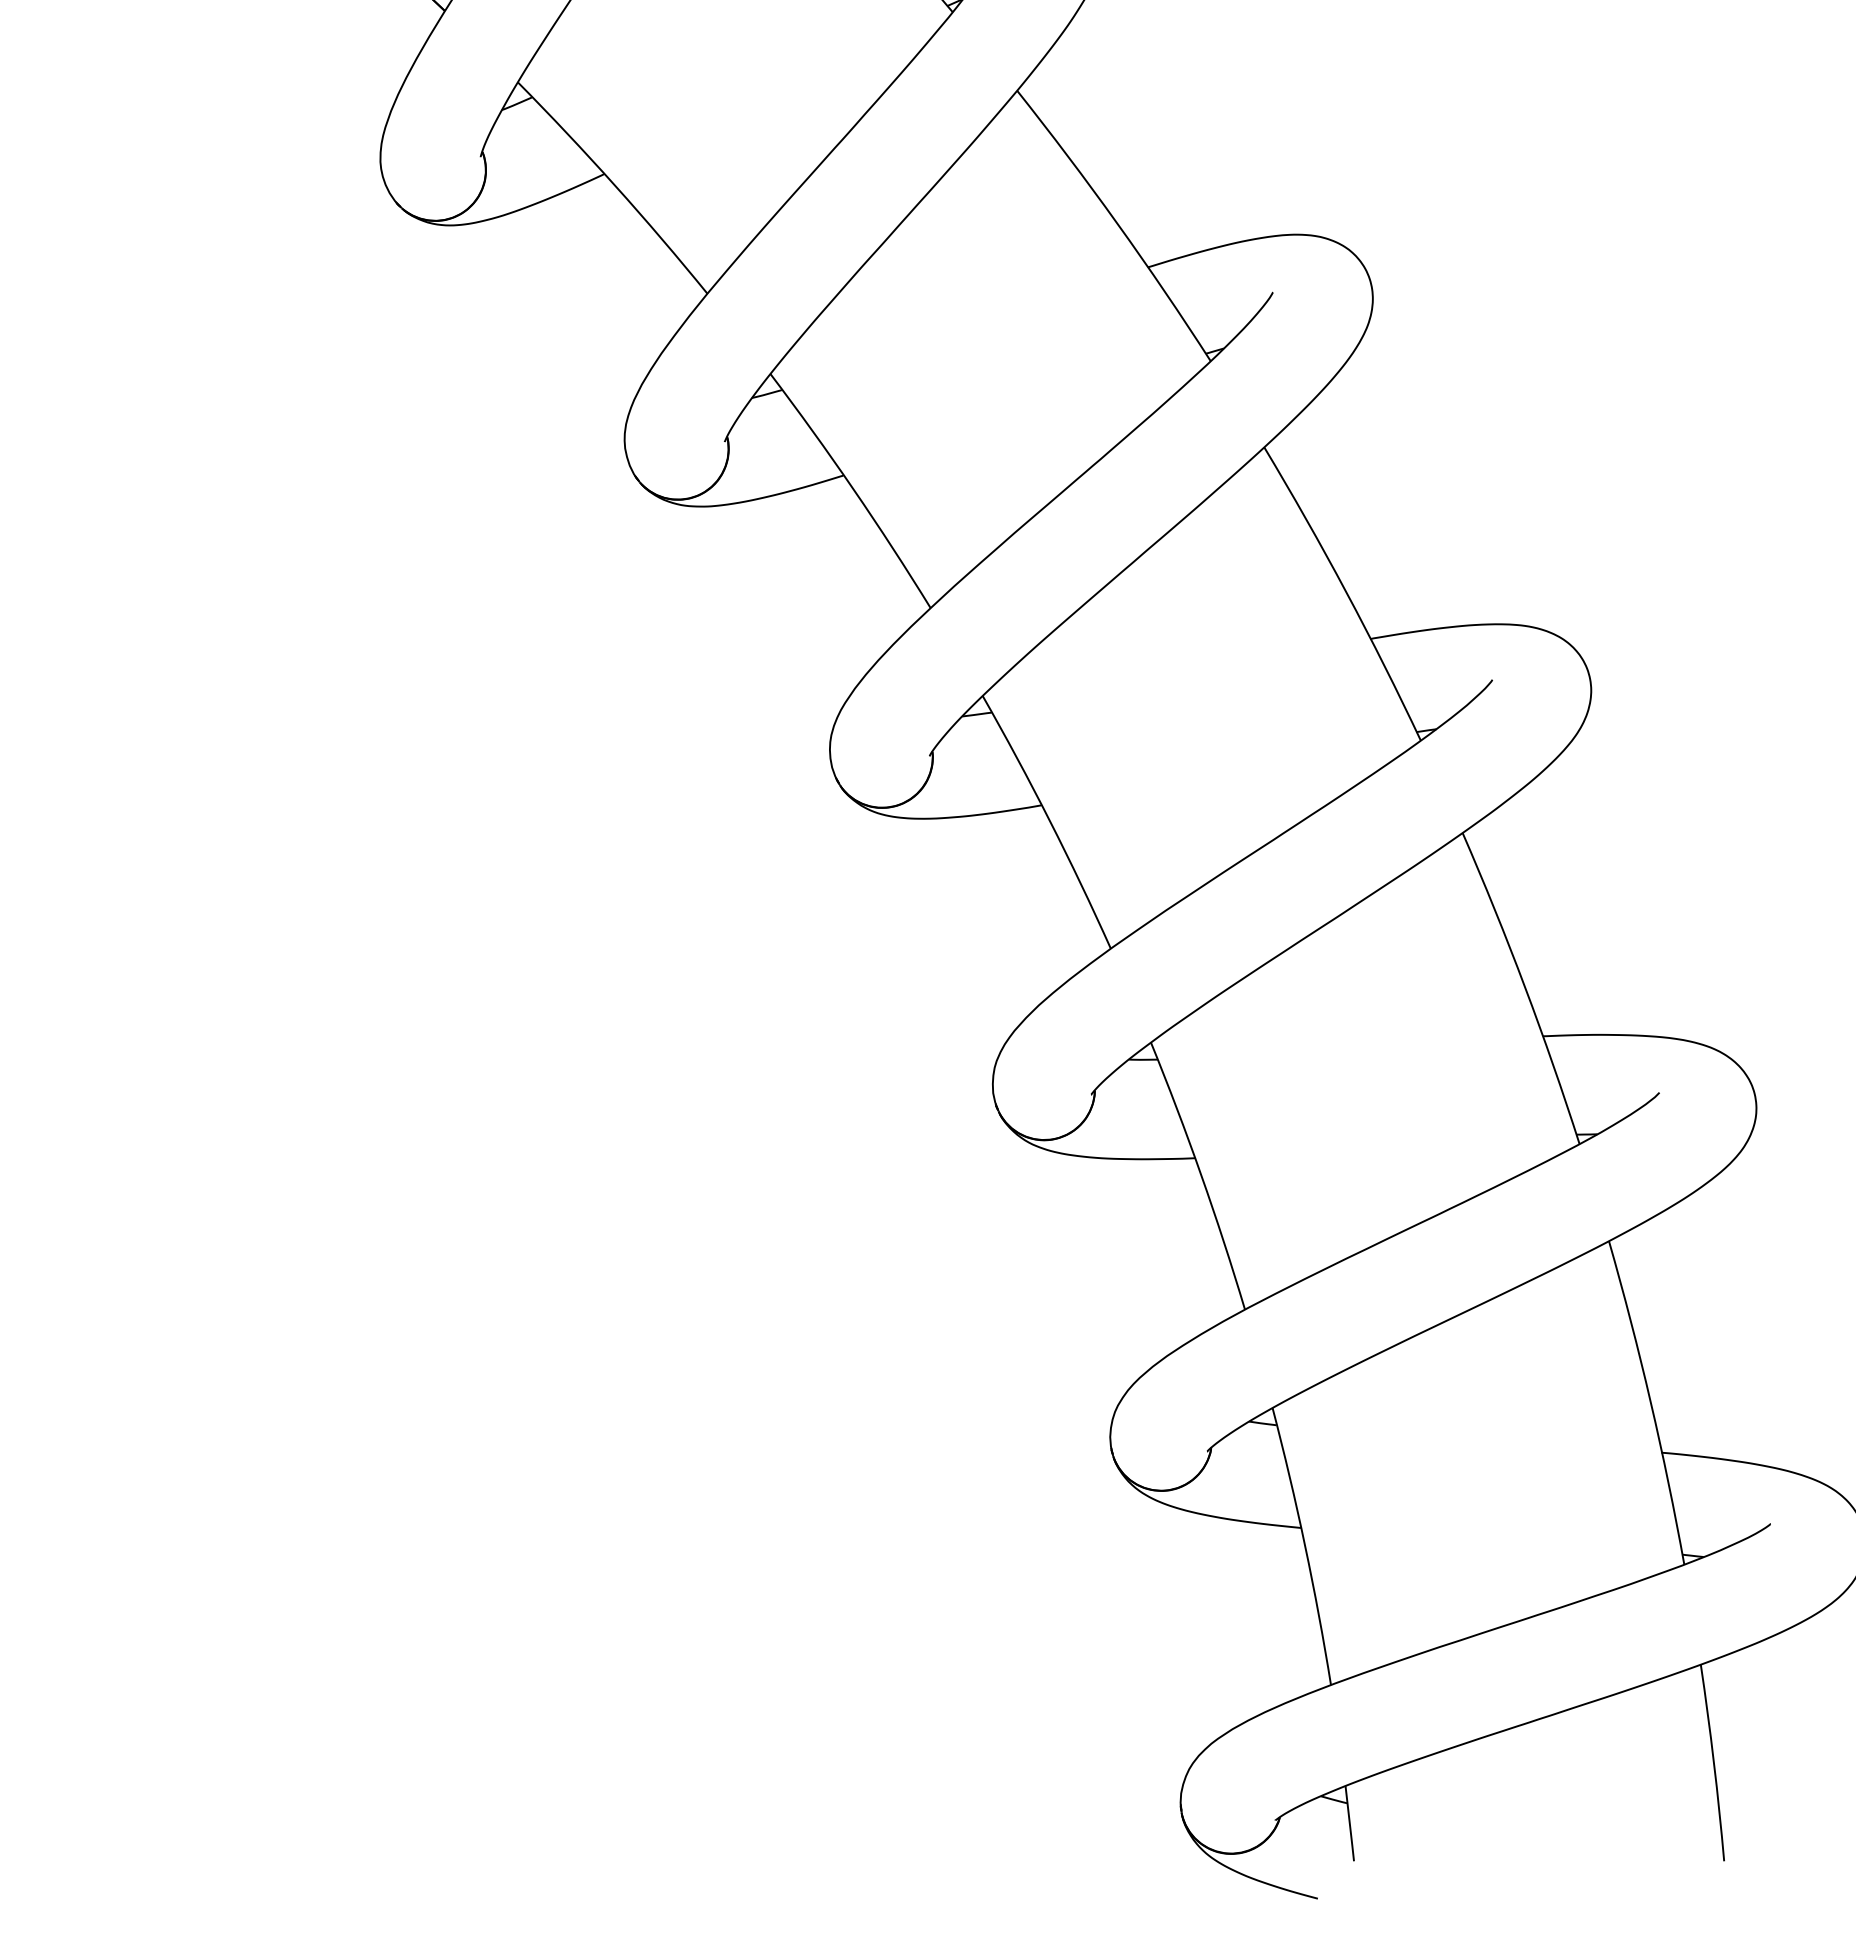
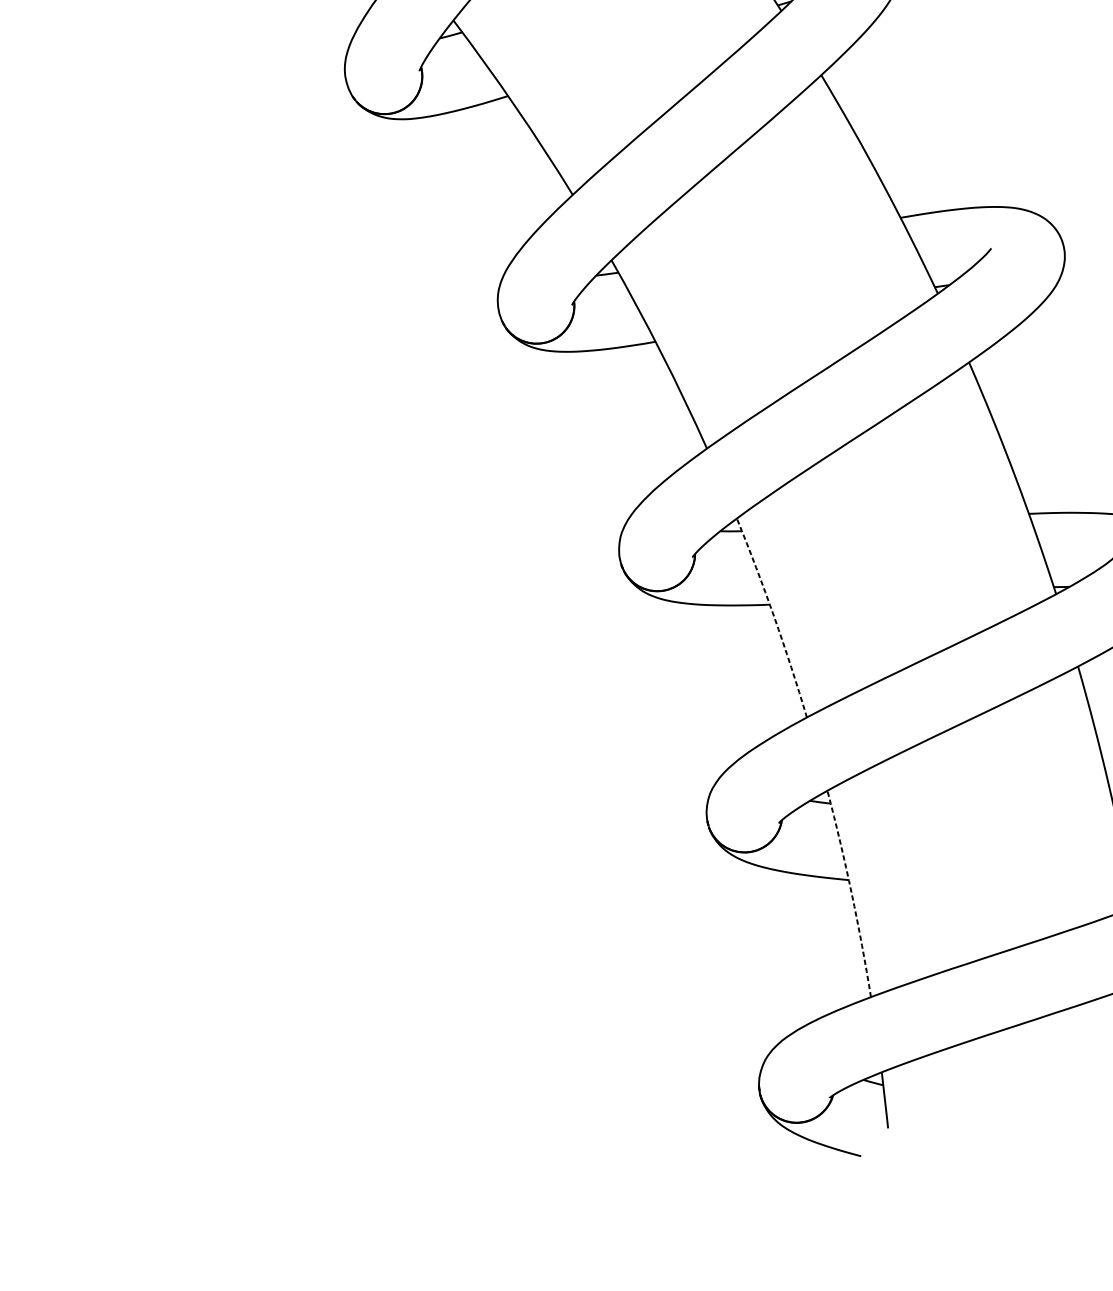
arc: (1201, 1175) -> (774, 617), solid -> dashed
arc: (1305, 1545) -> (851, 893), solid -> dashed

